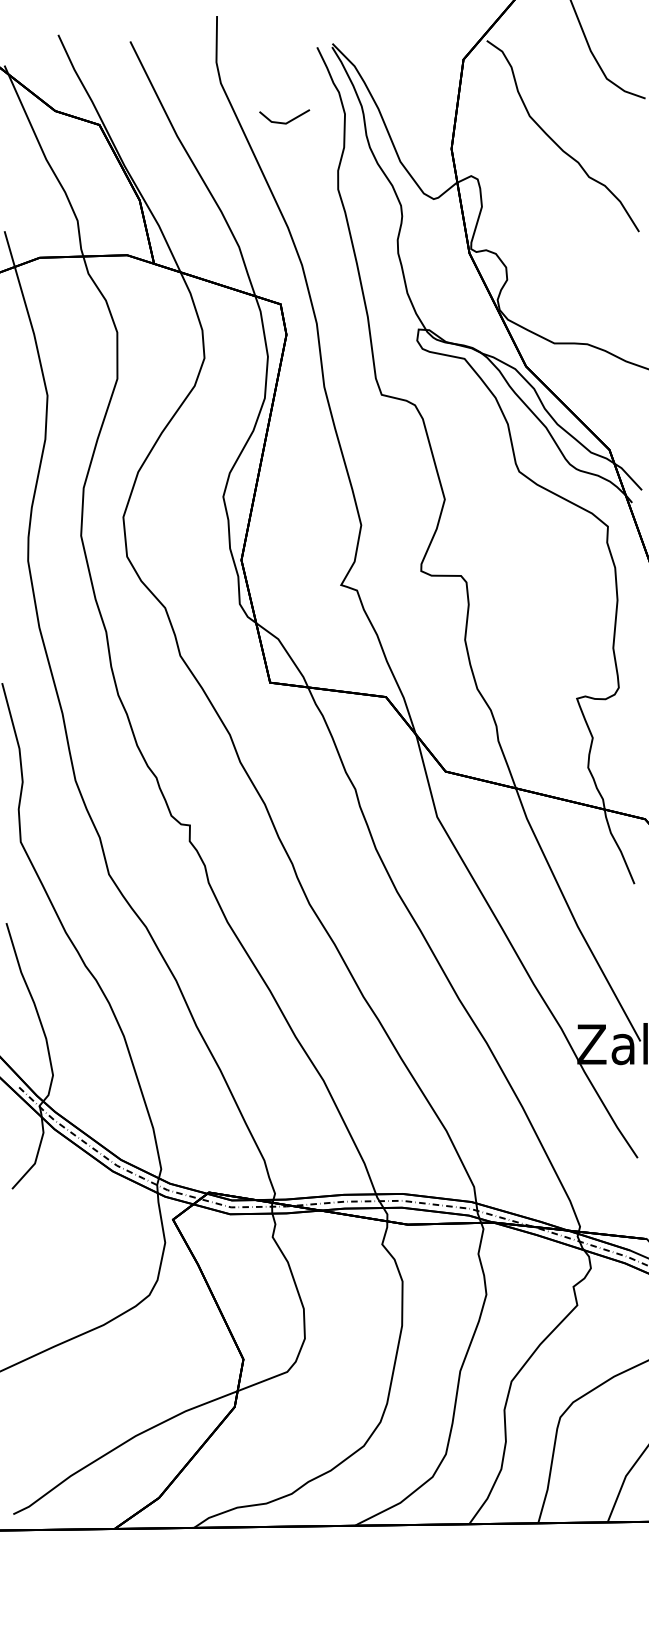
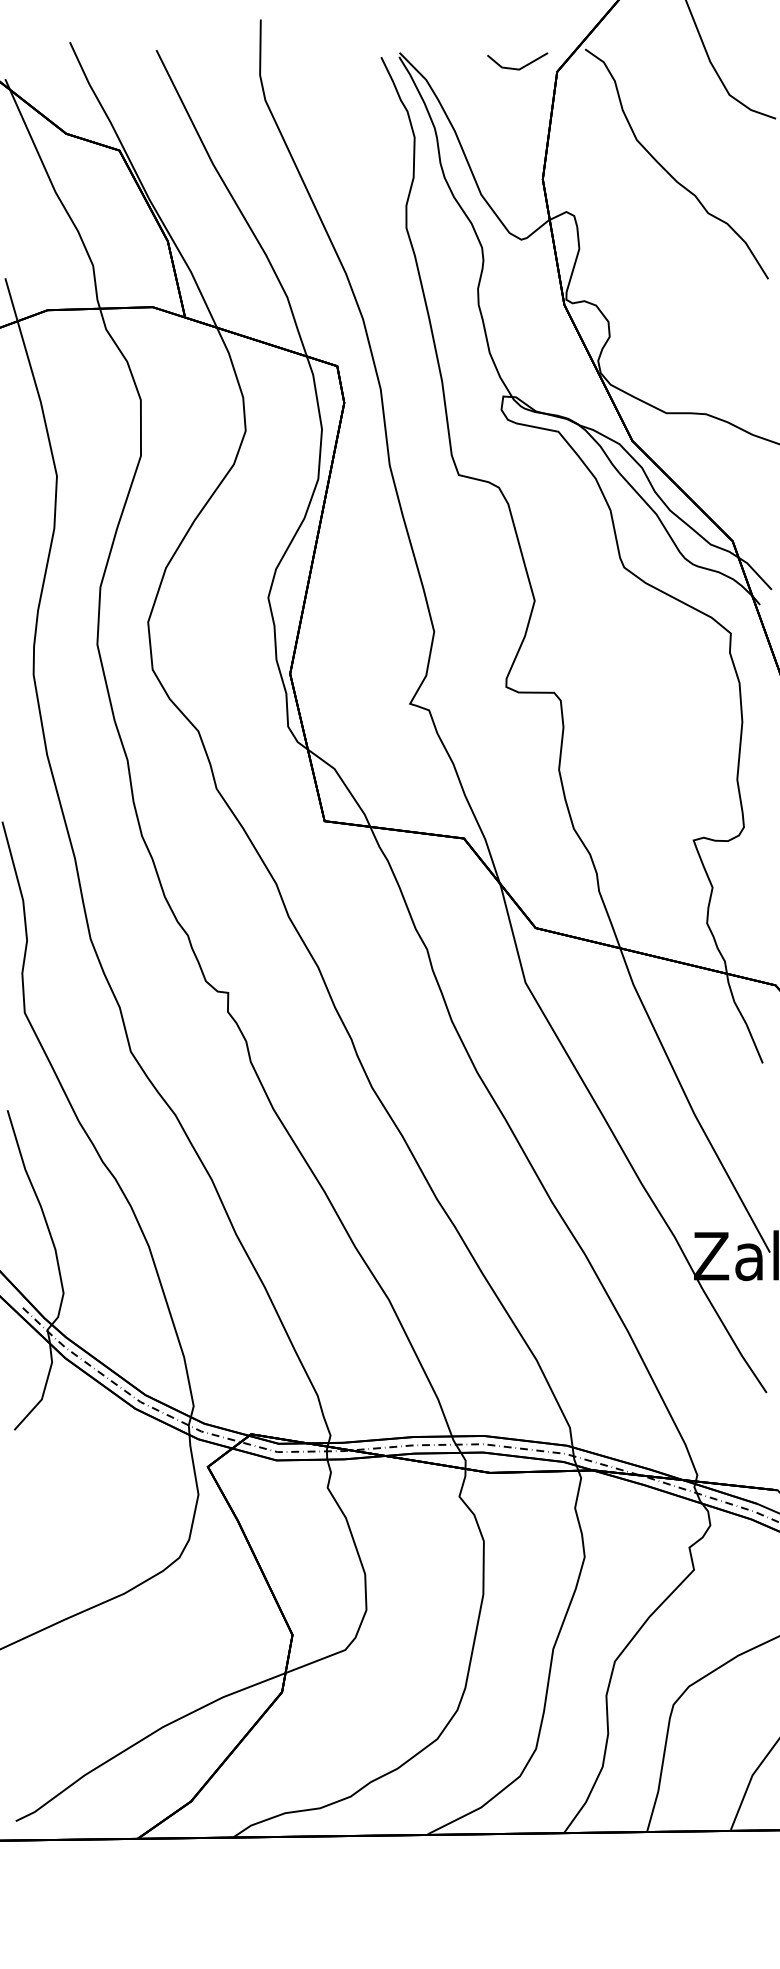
line: (287, 121) -> (521, 66), moved

